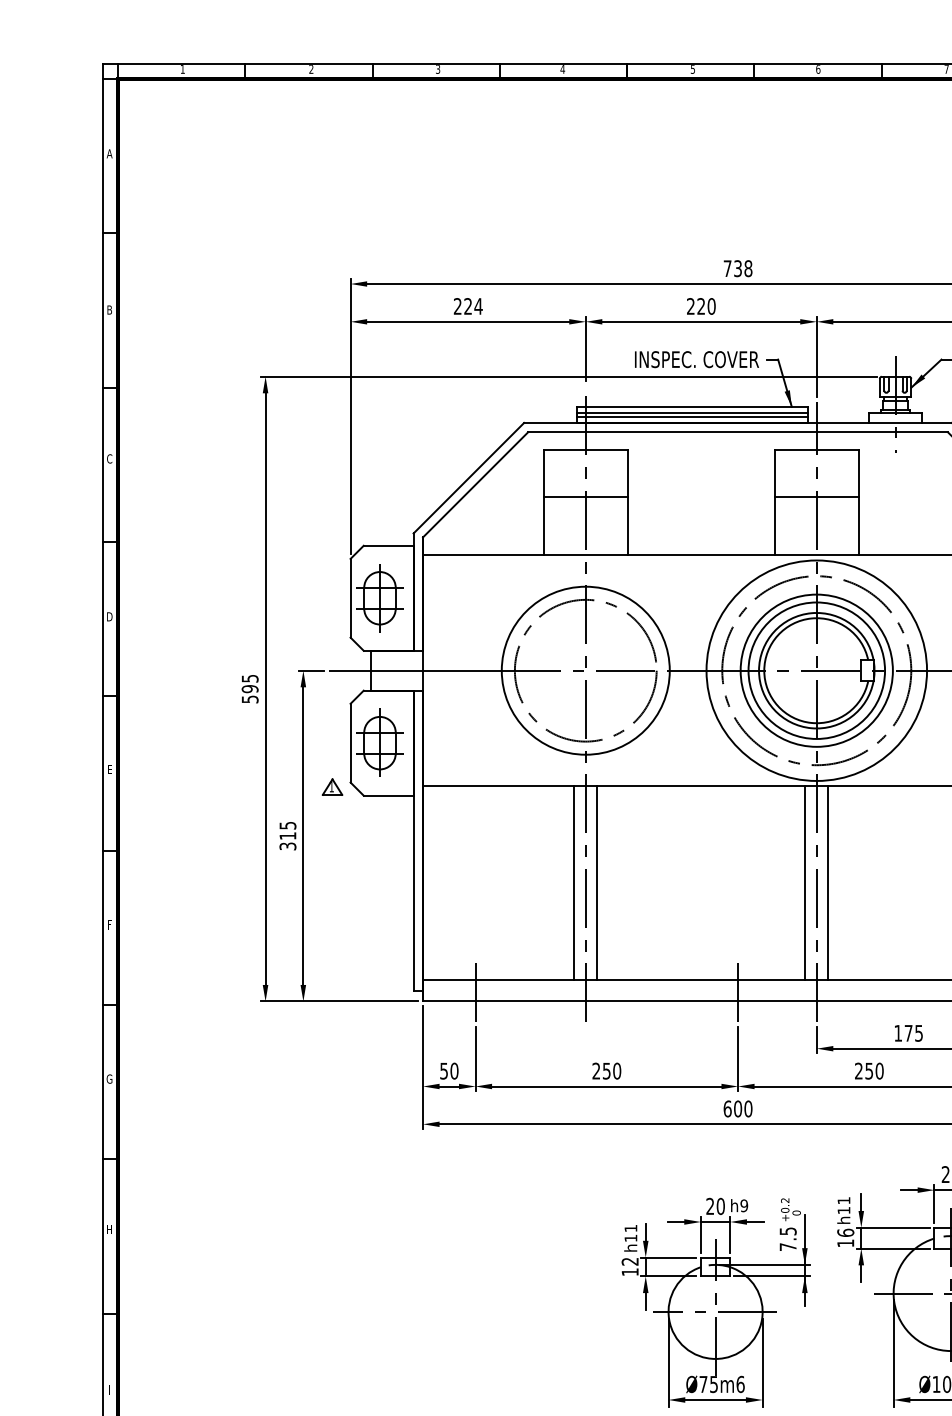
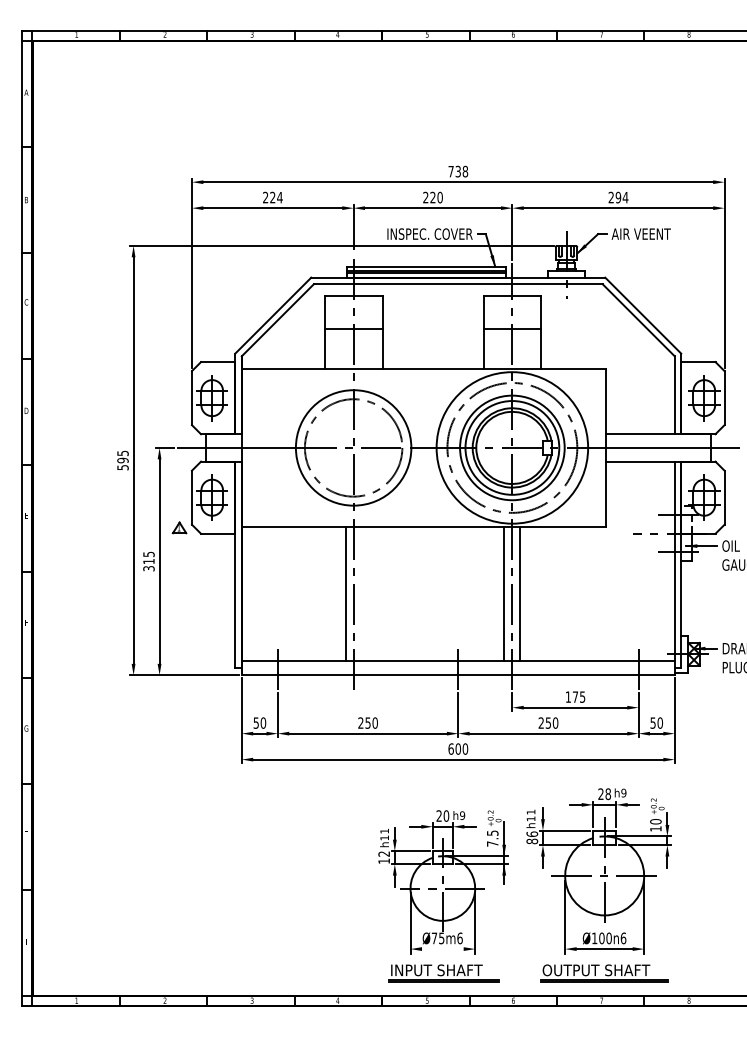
line: (597, 882) -> (361, 593), removed
text: (846, 1243) -> (532, 841), 16 -> 86
line: (715, 1400) -> (442, 949), removed

